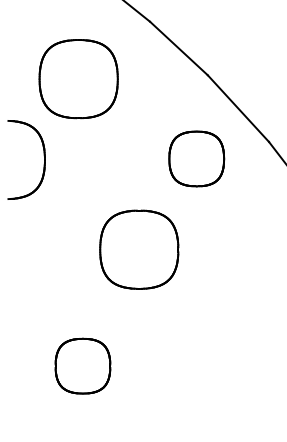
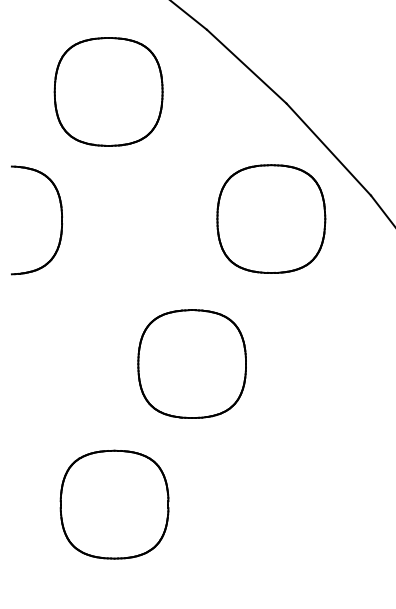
part: (78, 78) -> (108, 91), moved
part: (196, 158) -> (271, 218), size x1.43
part: (138, 249) -> (191, 363), moved
part: (82, 366) -> (114, 504), size x1.43

